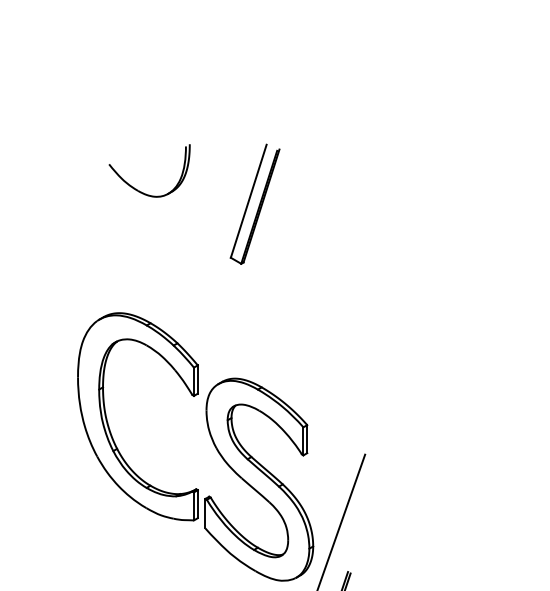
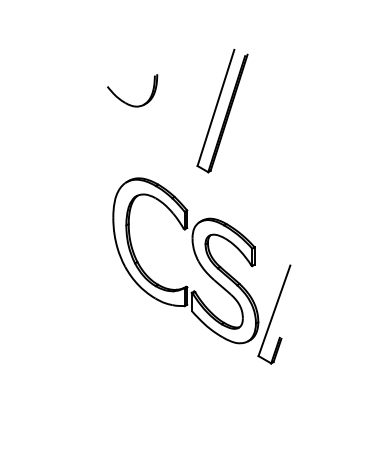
part: (139, 190) -> (126, 102), moved
part: (255, 204) -> (222, 111), size x1.67

